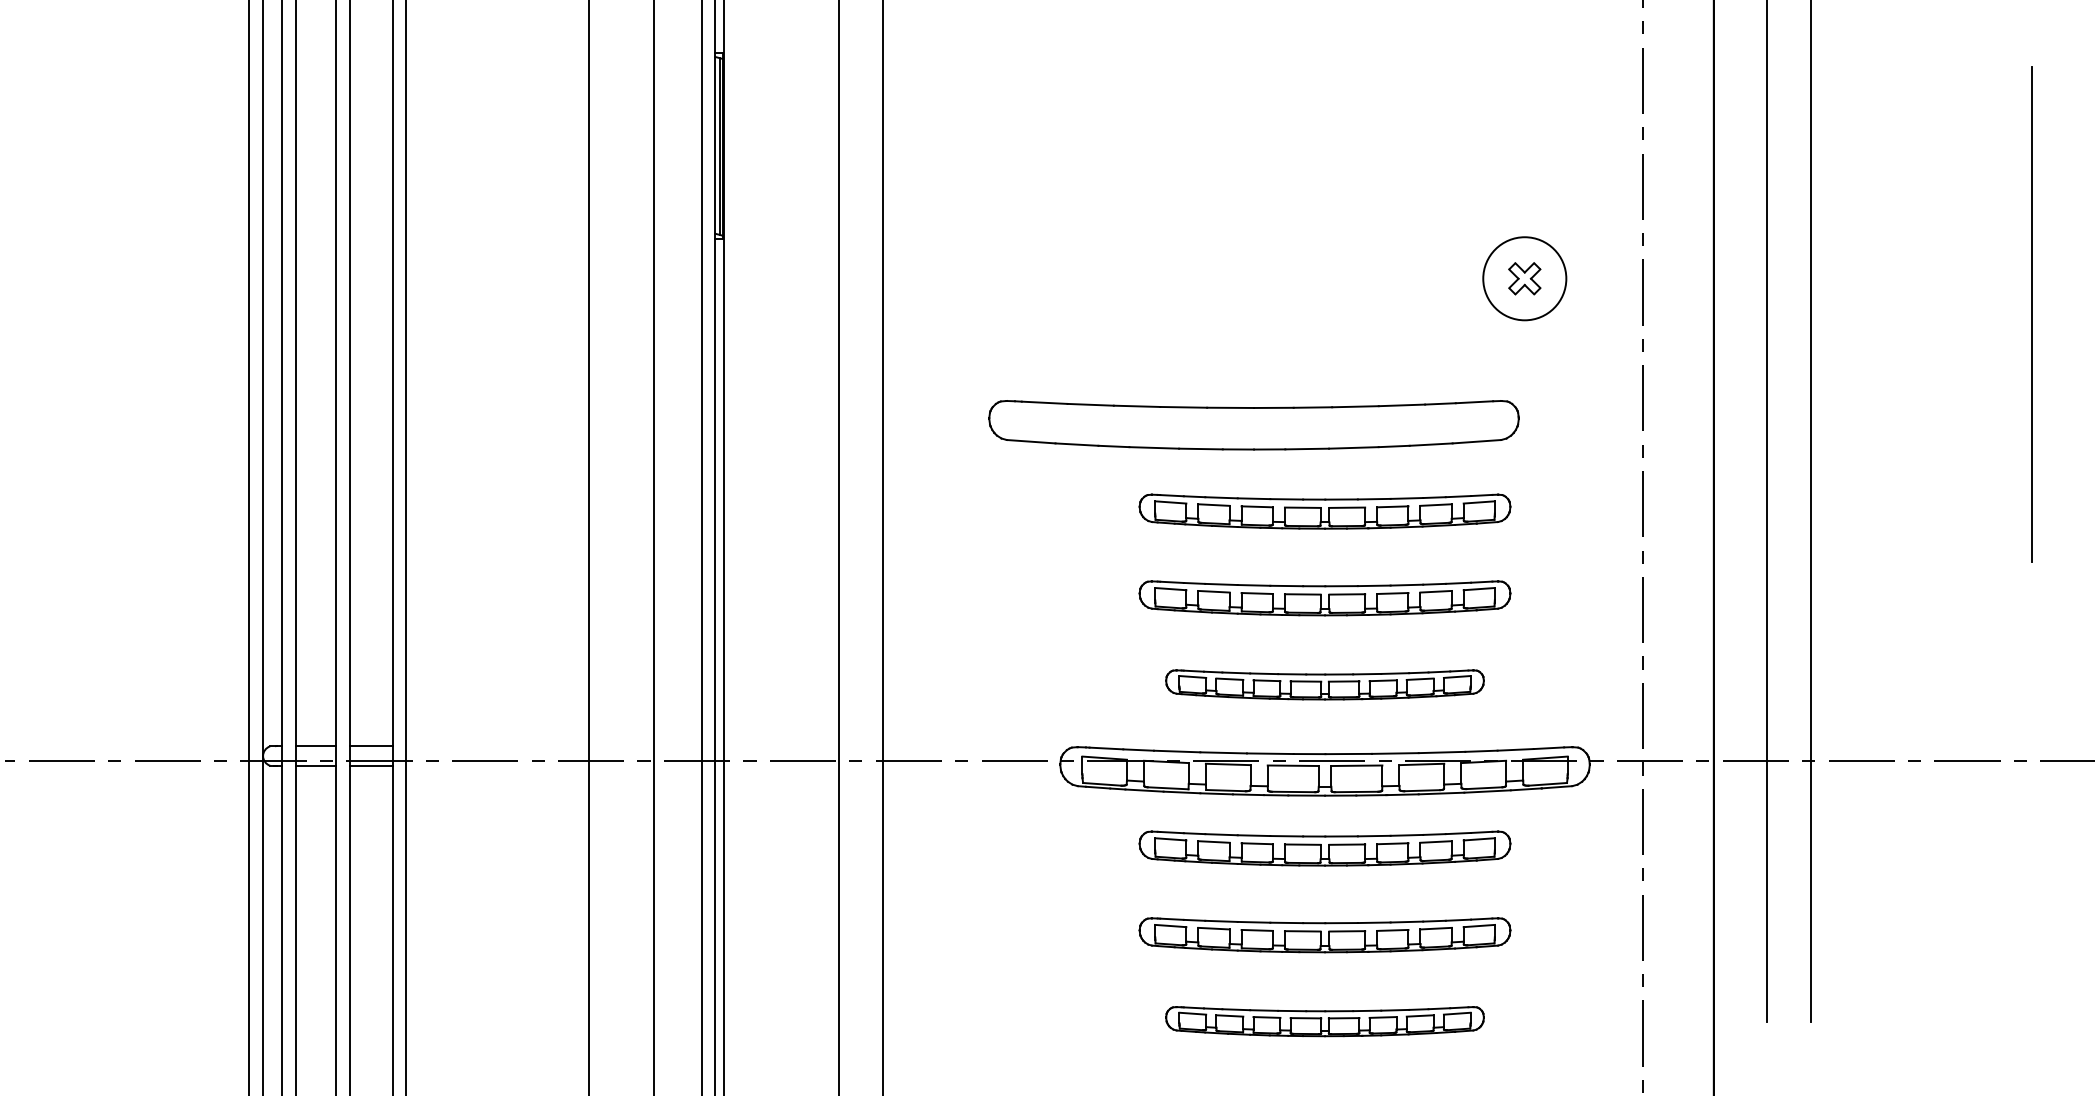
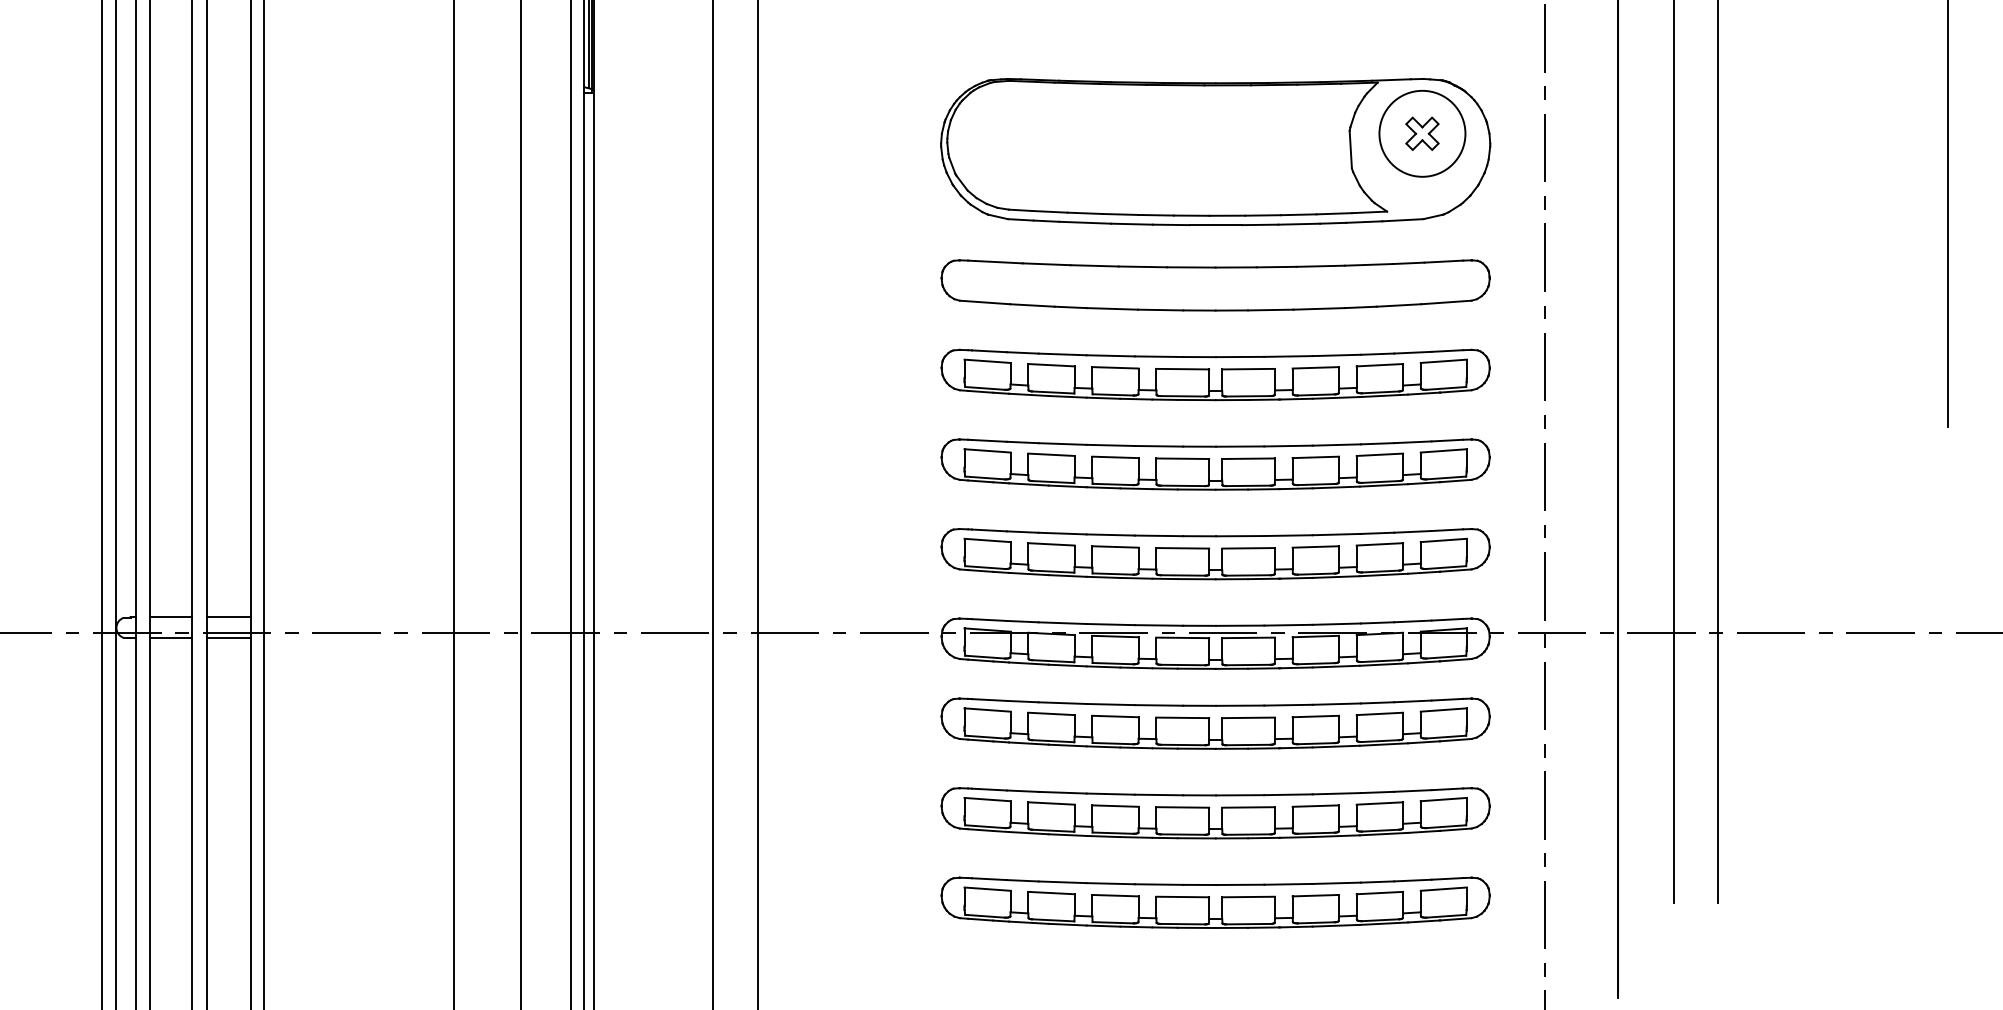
part: (1324, 295) -> (1215, 151), added
part: (1253, 425) -> (1215, 285), moved
part: (1324, 511) -> (1215, 374), size x1.43
part: (1324, 598) -> (1215, 464), size x1.43
part: (1324, 684) -> (1215, 553), size x1.67
part: (1324, 848) -> (1215, 723), size x1.43
part: (1324, 935) -> (1215, 813), size x1.43
part: (1324, 1021) -> (1215, 902), size x1.67

